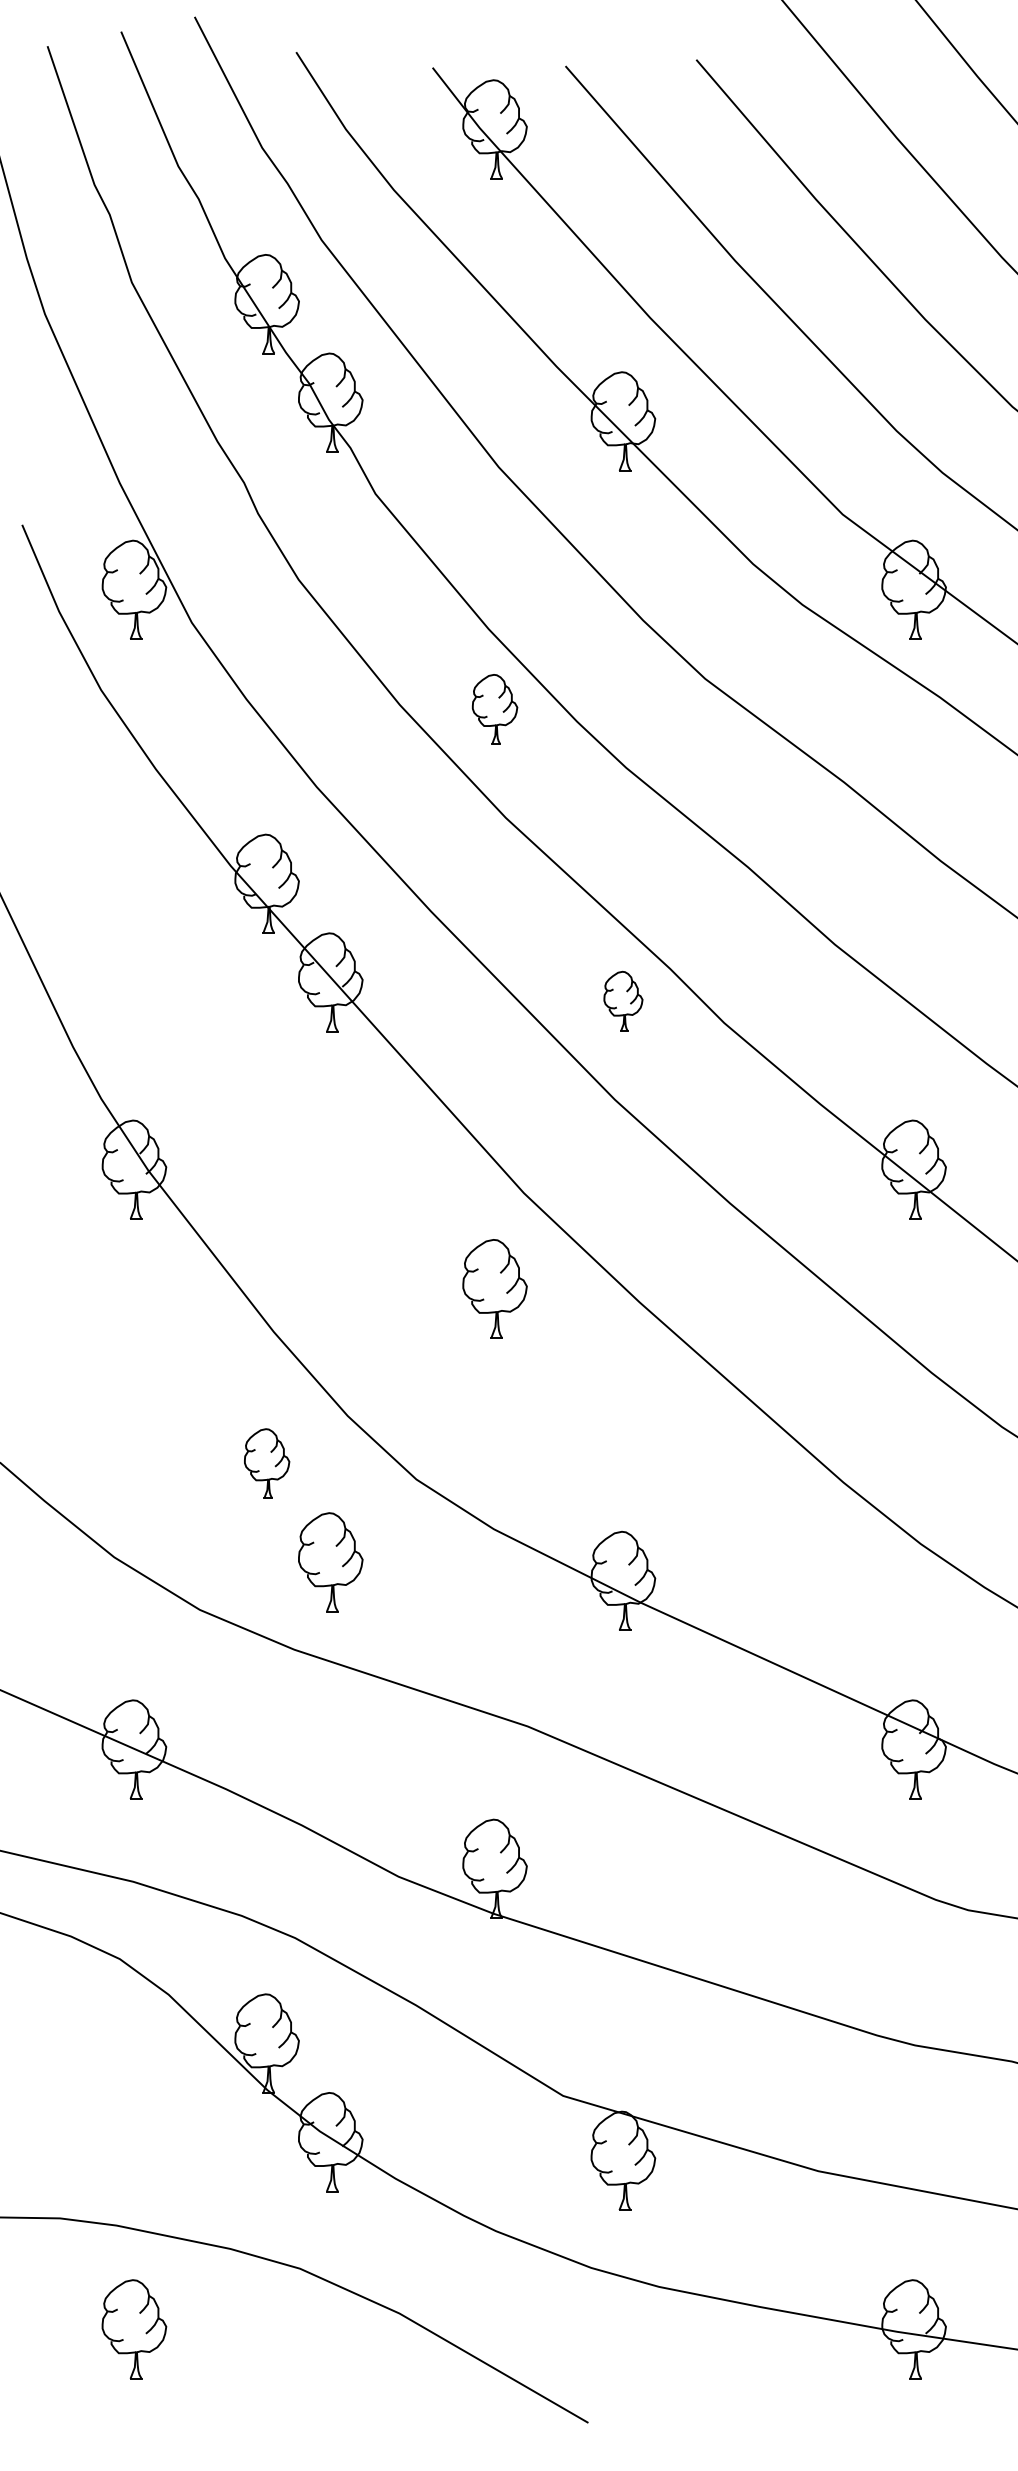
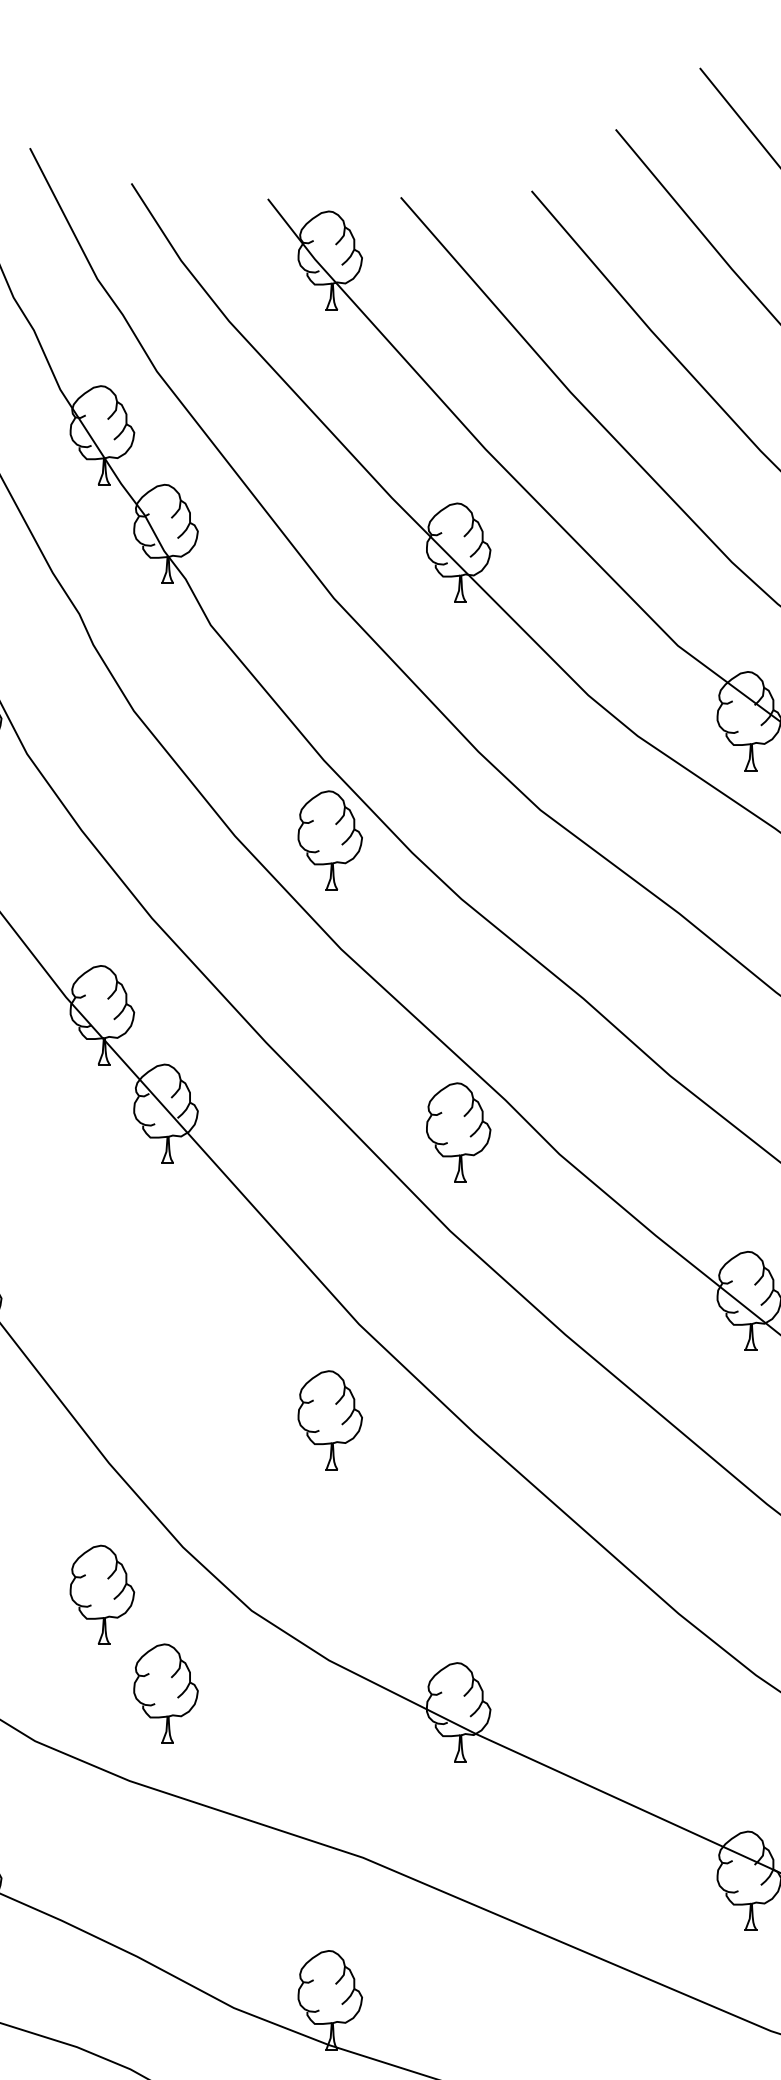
part: (494, 709) -> (329, 840), size x1.43
part: (623, 1001) -> (458, 1132), size x1.67
part: (266, 1463) -> (101, 1594), size x1.43

